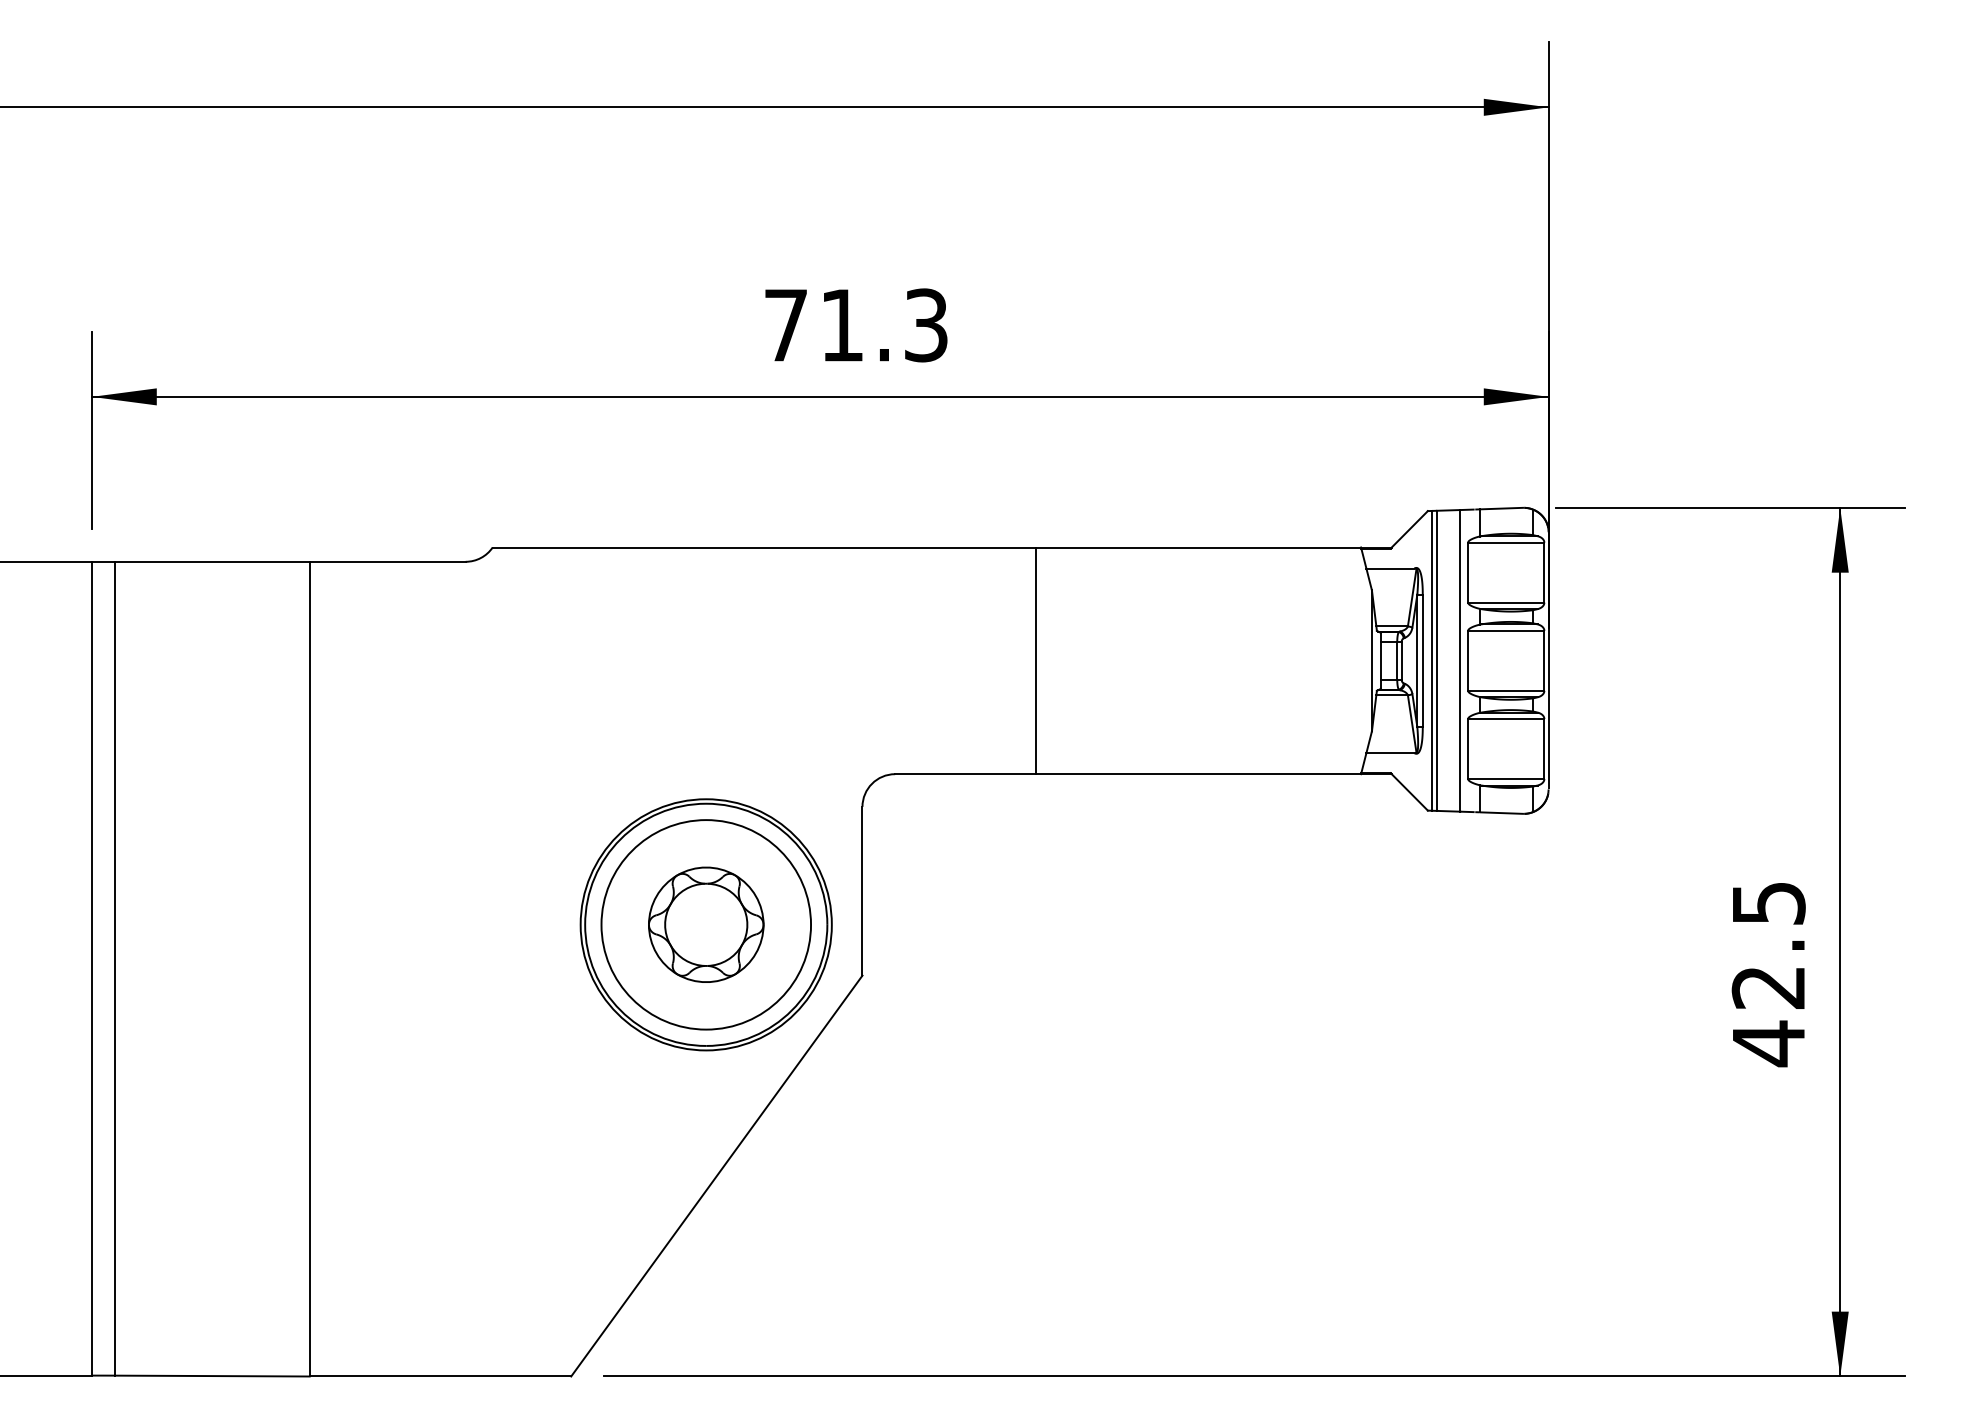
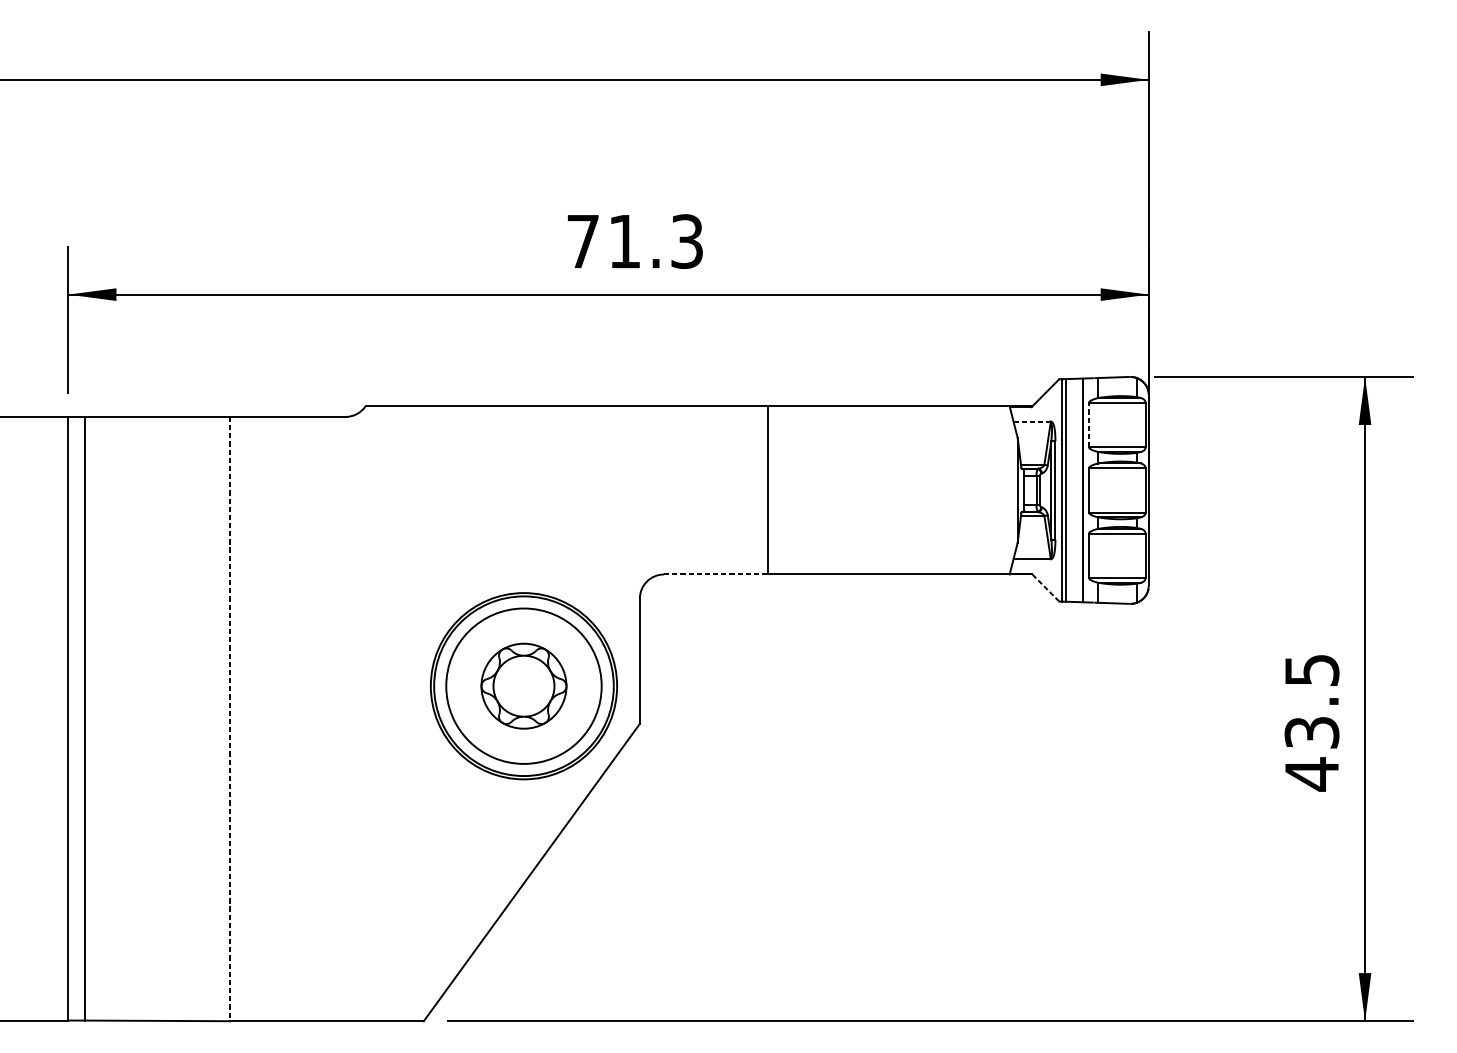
line: (1390, 568) -> (1031, 421), solid -> dashed
line: (1468, 572) -> (1089, 424), solid -> dashed
line: (965, 774) -> (716, 574), solid -> dashed
line: (1408, 791) -> (1044, 587), solid -> dashed
line: (309, 969) -> (229, 719), solid -> dashed
text: (1768, 987) -> (1311, 732), 42.5 -> 43.5

